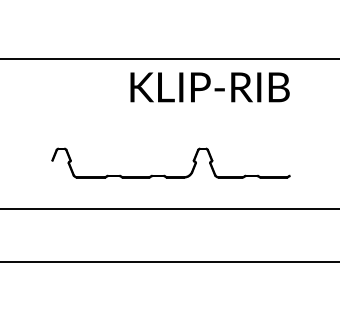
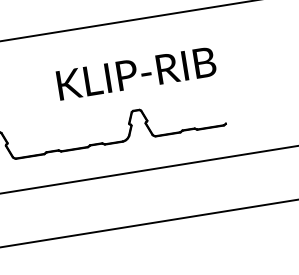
text: (209, 87) -> (135, 73), moved

